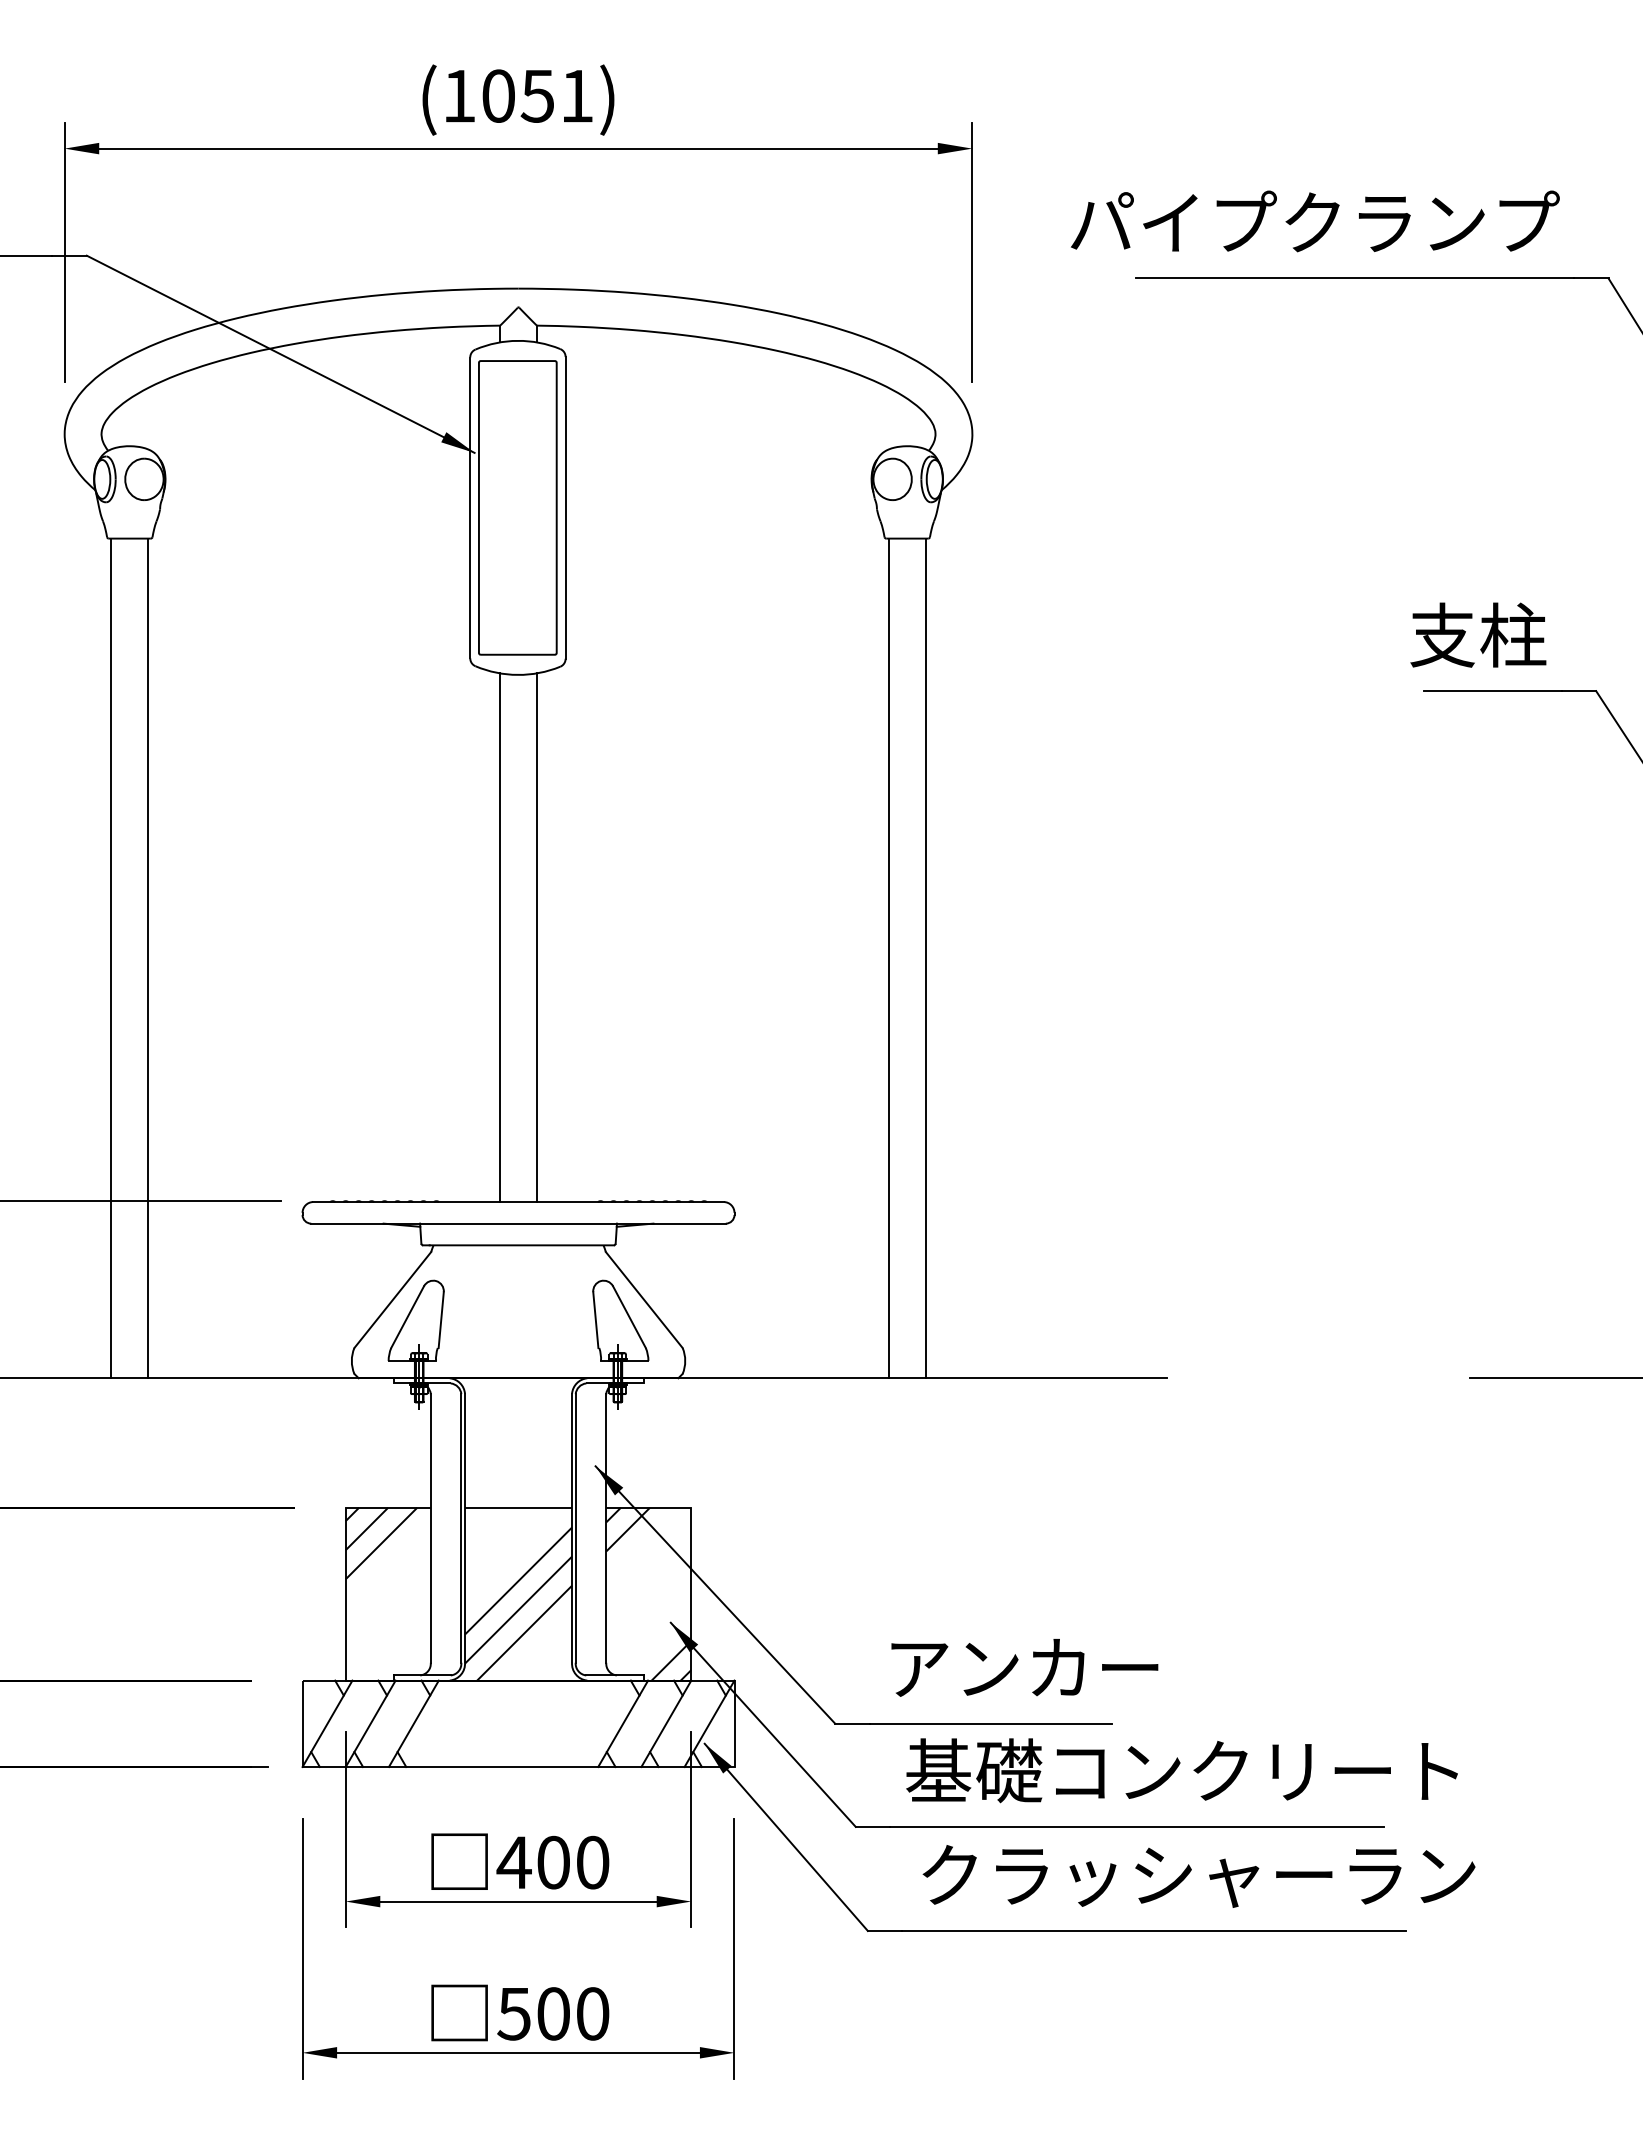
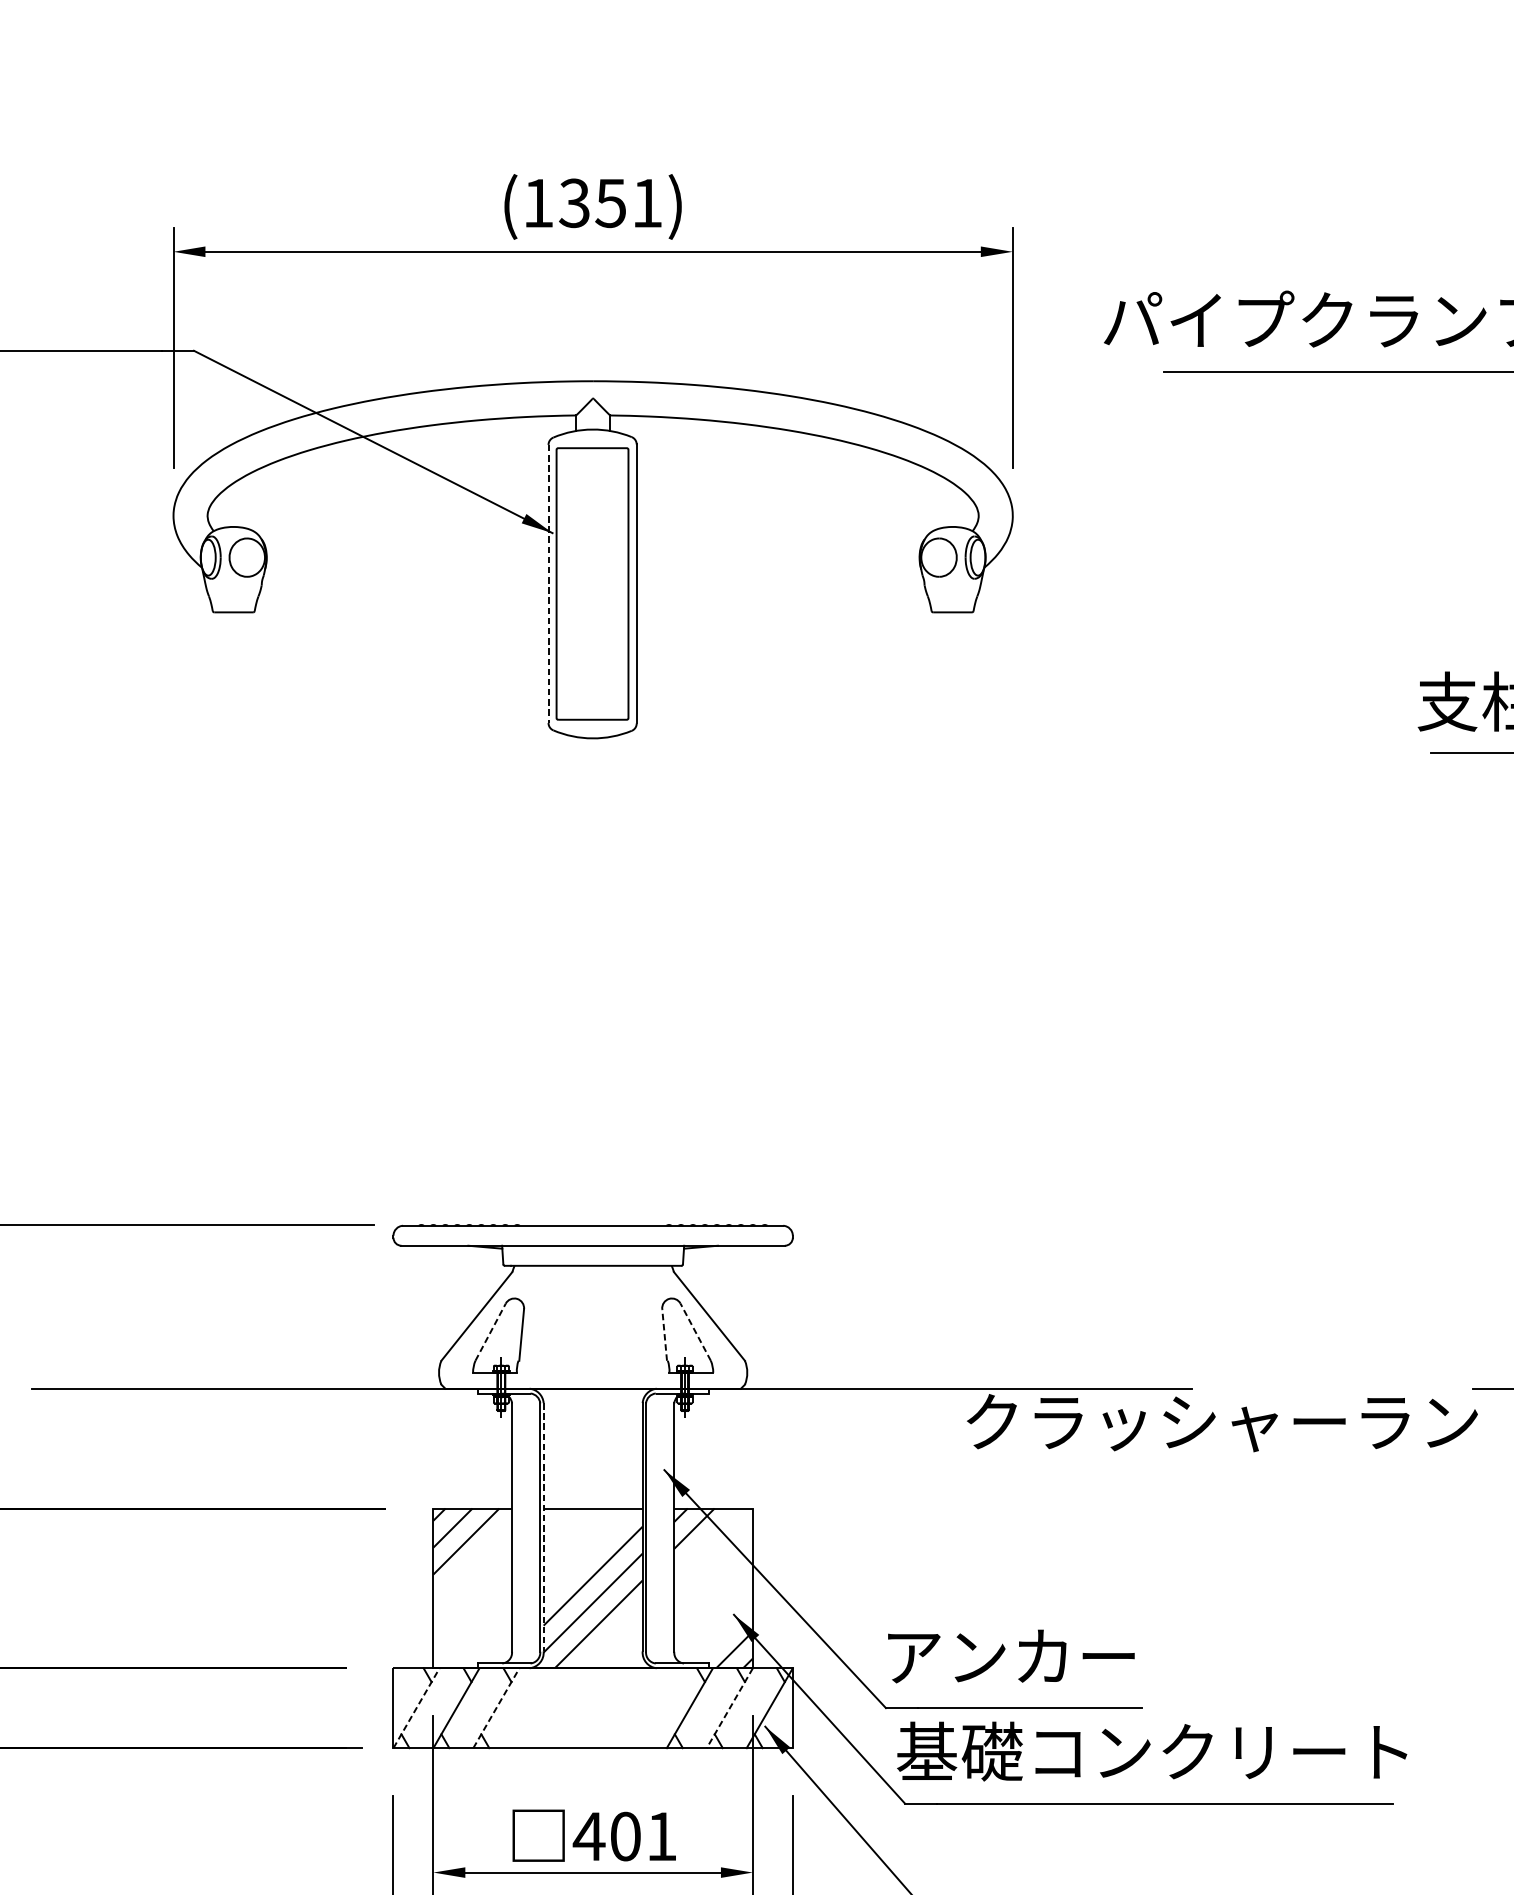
text: (497, 95) -> (573, 202), (1051) -> (1351)
line: (470, 508) -> (548, 584), solid -> dashed
line: (500, 937) -> (576, 981), removed
line: (536, 937) -> (609, 981), removed
line: (111, 958) -> (216, 1000), removed
line: (148, 958) -> (251, 1000), removed
line: (888, 958) -> (935, 1000), removed
line: (925, 958) -> (969, 1000), removed
line: (407, 1317) -> (490, 1332), solid -> dashed
line: (629, 1317) -> (695, 1332), solid -> dashed
line: (595, 1319) -> (664, 1334), solid -> dashed
line: (465, 1528) -> (544, 1527), solid -> dashed
text: (1024, 1667) -> (1011, 1656), moved
line: (327, 1723) -> (416, 1707), solid -> dashed
line: (413, 1723) -> (496, 1707), solid -> dashed
line: (666, 1723) -> (729, 1707), solid -> dashed
text: (1181, 1770) -> (1151, 1751), moved
text: (593, 1862) -> (662, 1836), 400 -> 401
text: (1198, 1876) -> (1221, 1423), moved

